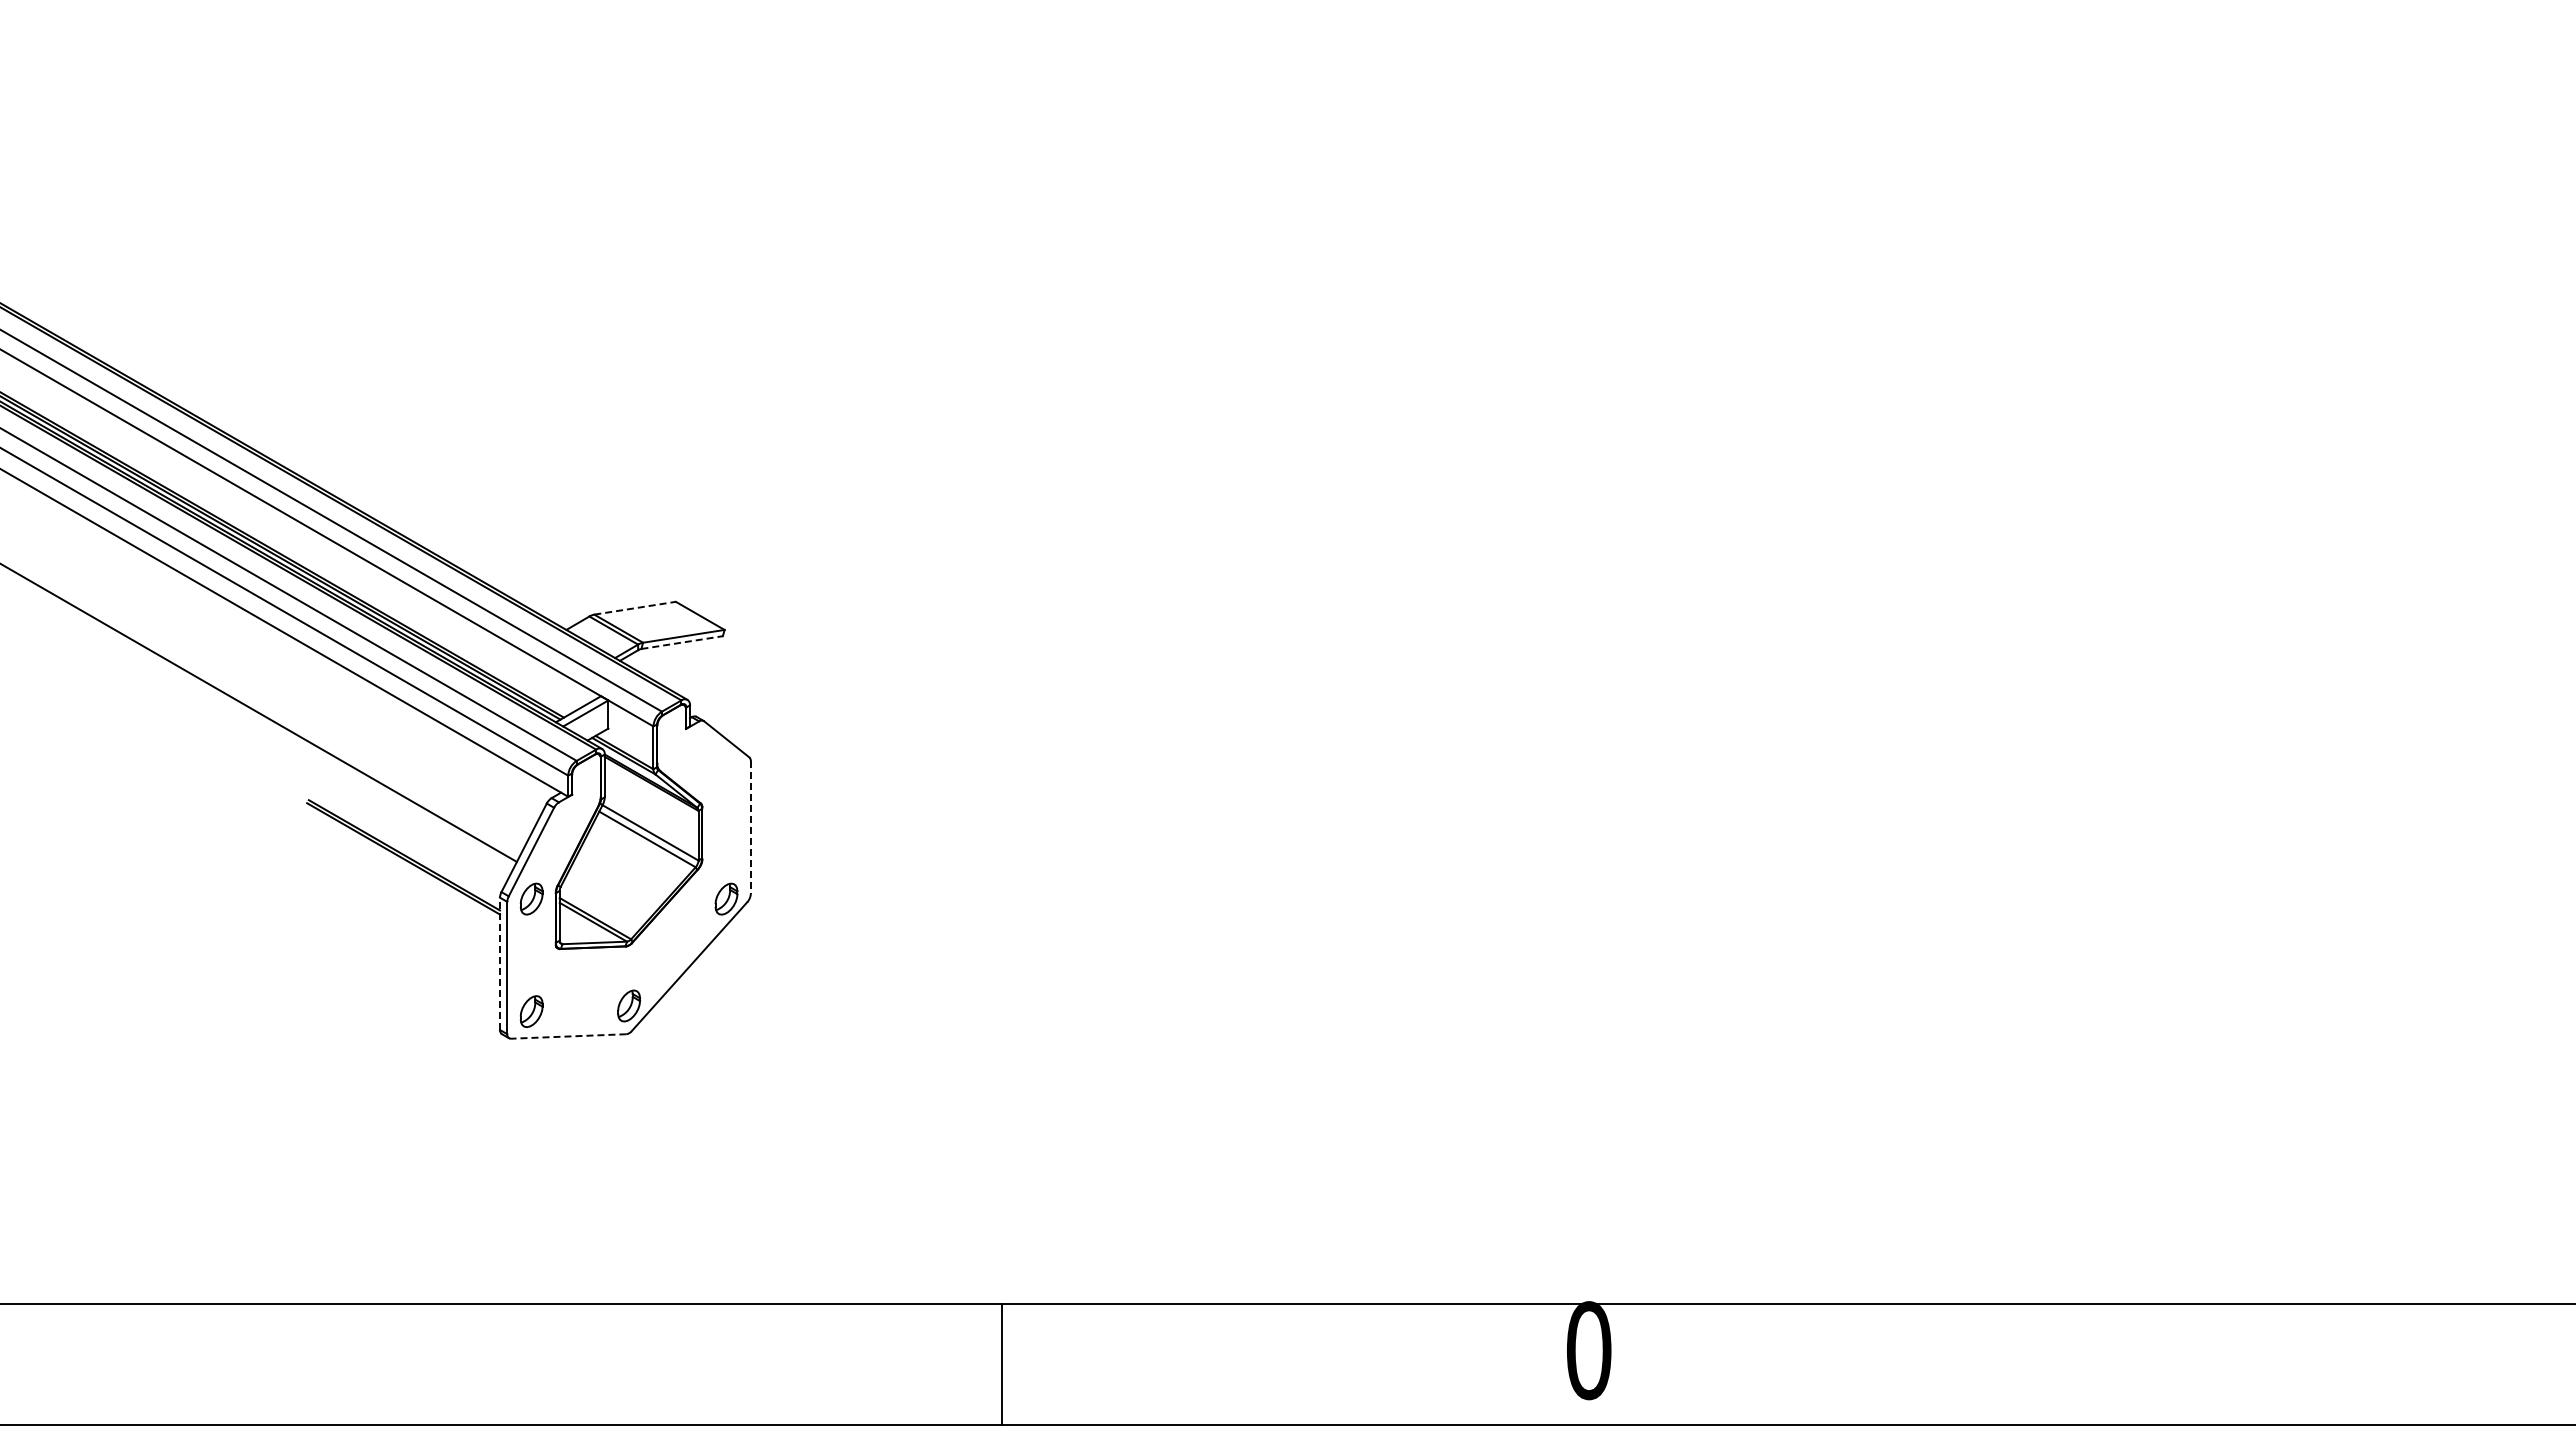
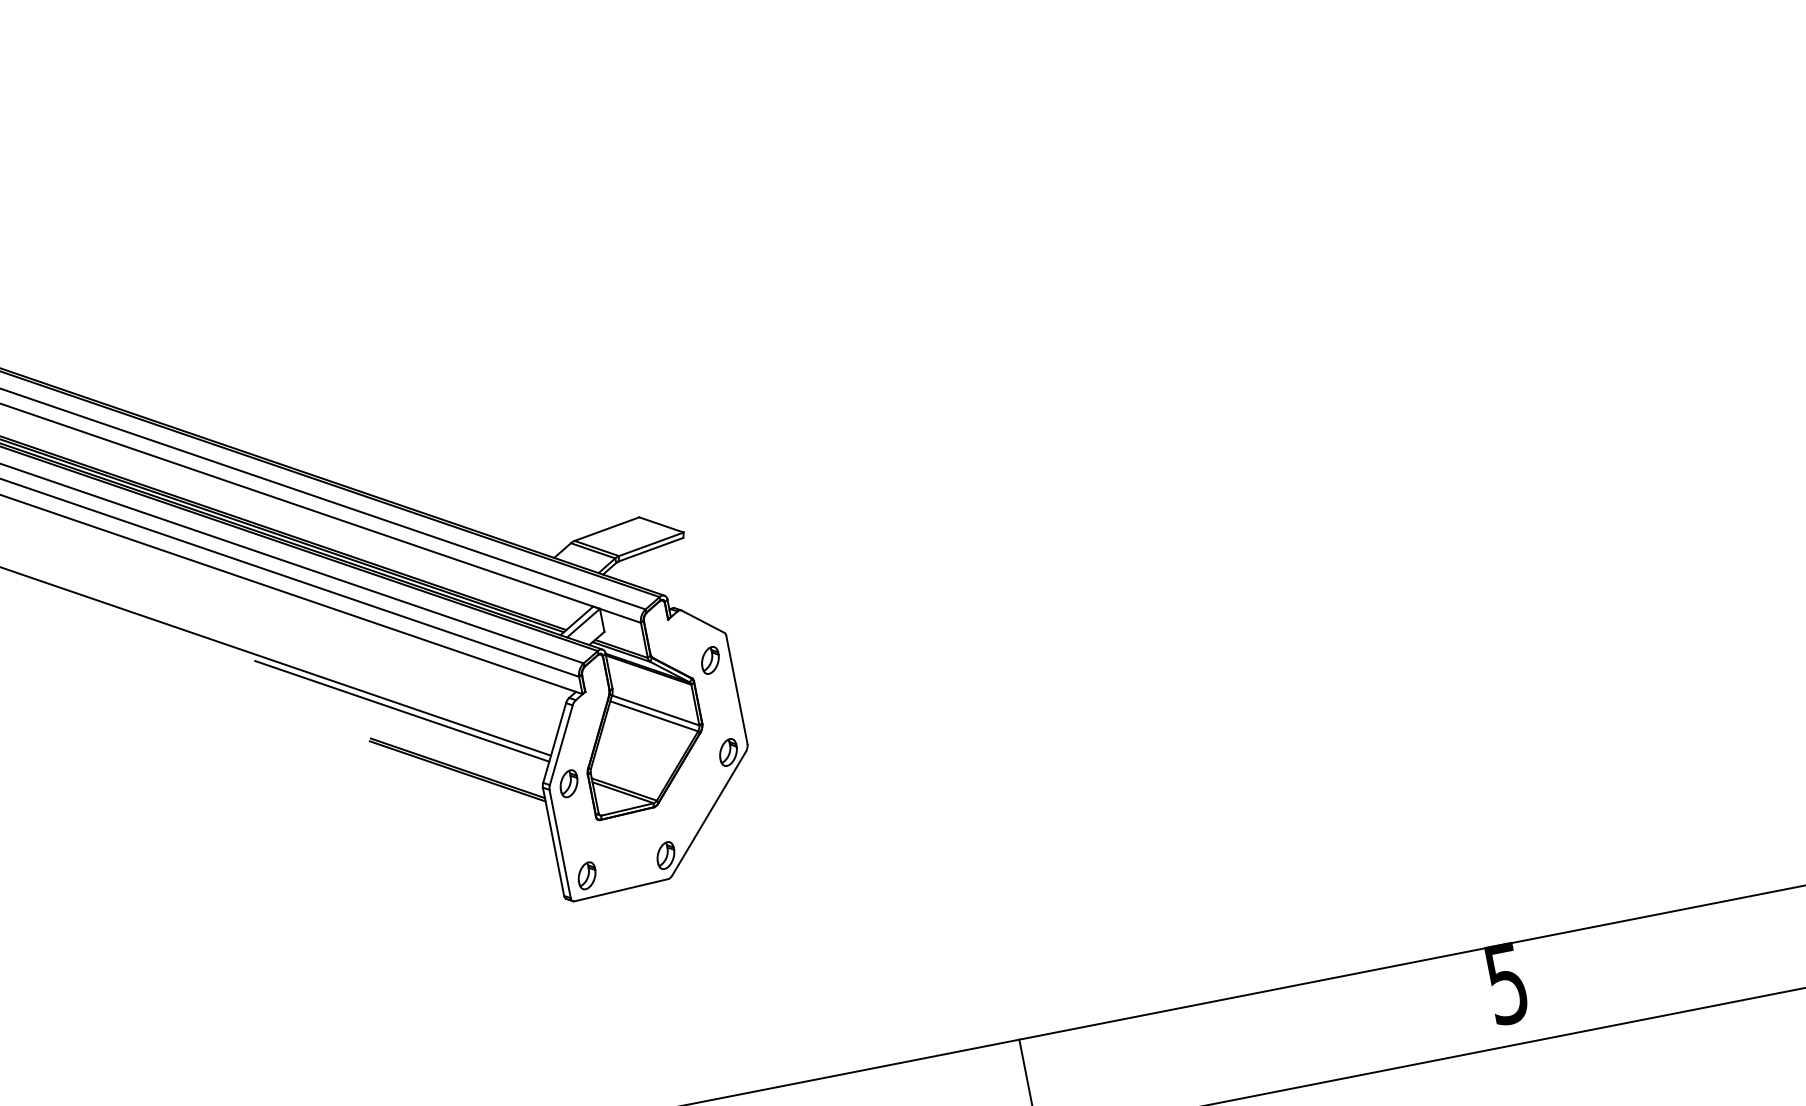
line: (635, 608) -> (607, 529), dashed -> solid
line: (682, 642) -> (651, 549), dashed -> solid
line: (351, 775) -> (401, 711), added
part: (726, 786) -> (710, 660), added
line: (750, 827) -> (736, 690), dashed -> solid
line: (500, 963) -> (553, 841), dashed -> solid
line: (568, 1036) -> (621, 890), dashed -> solid
text: (1589, 1350) -> (1507, 983), 0 -> 5

